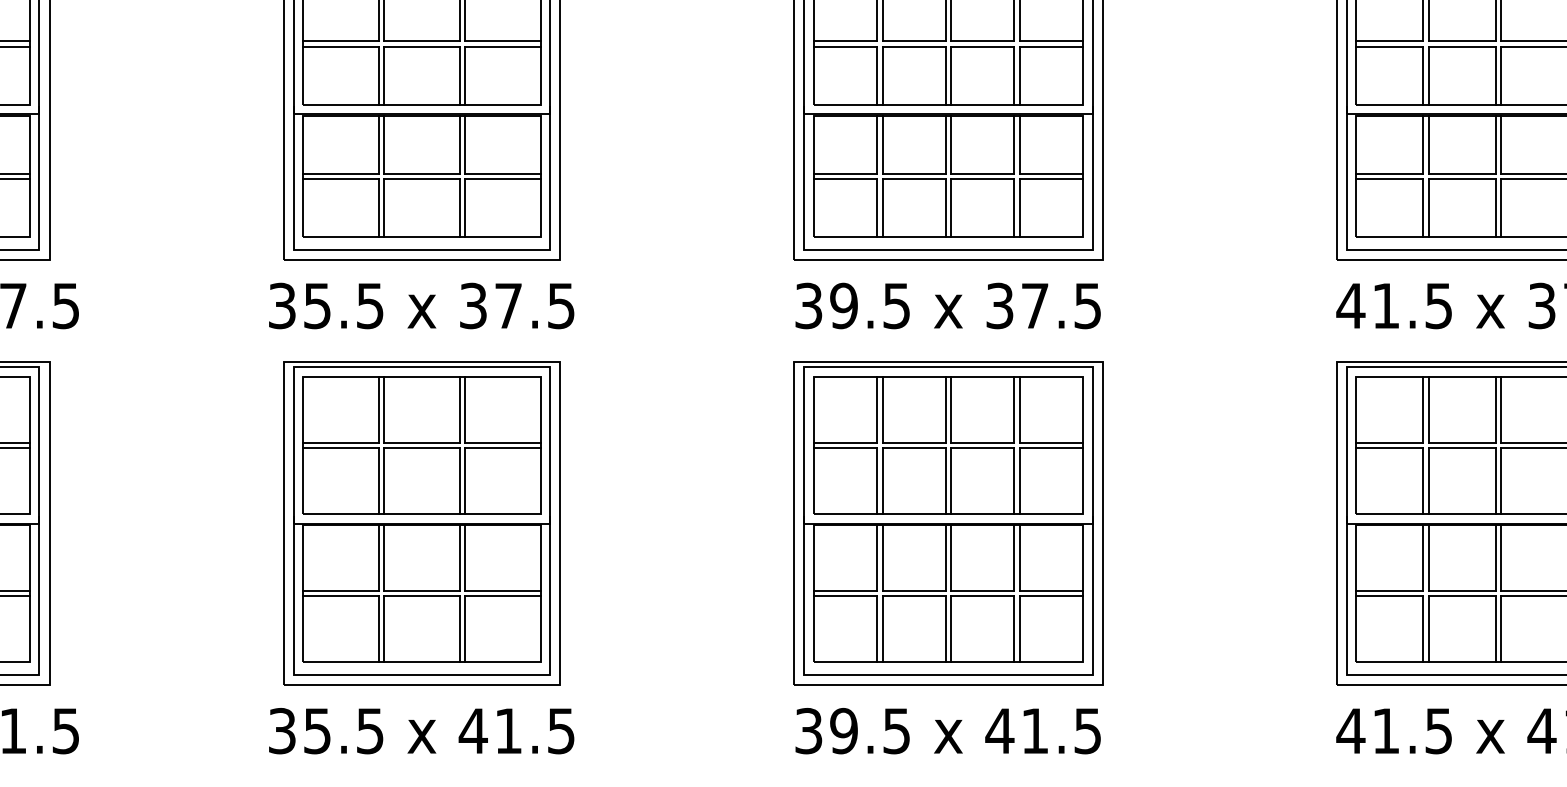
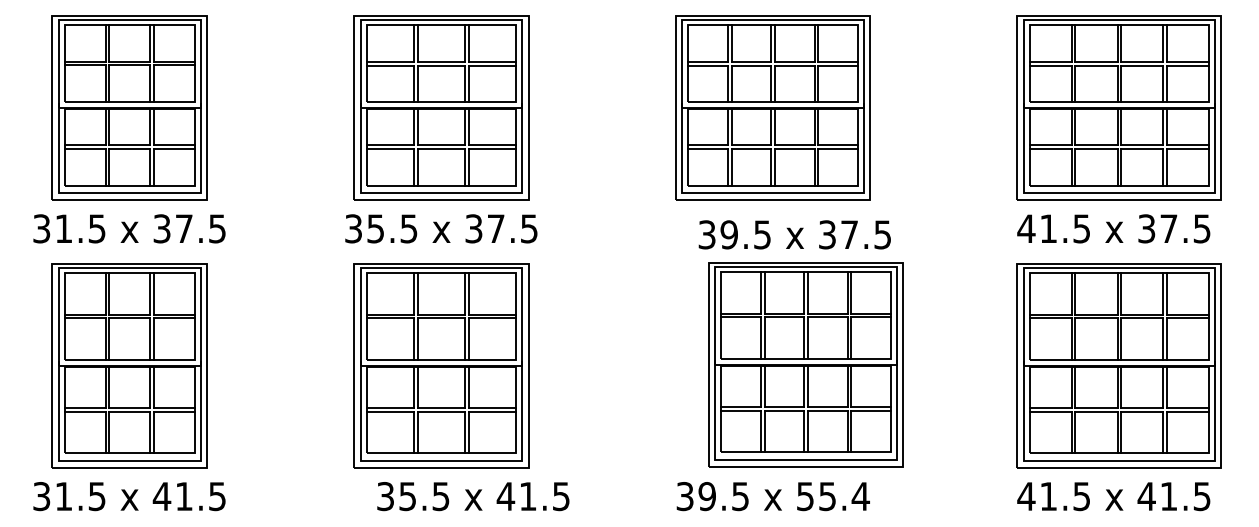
text: (947, 305) -> (794, 234), moved
part: (947, 523) -> (805, 364), moved
text: (421, 731) -> (473, 496), moved
text: (1042, 731) -> (832, 496), 41.5 -> 55.4

